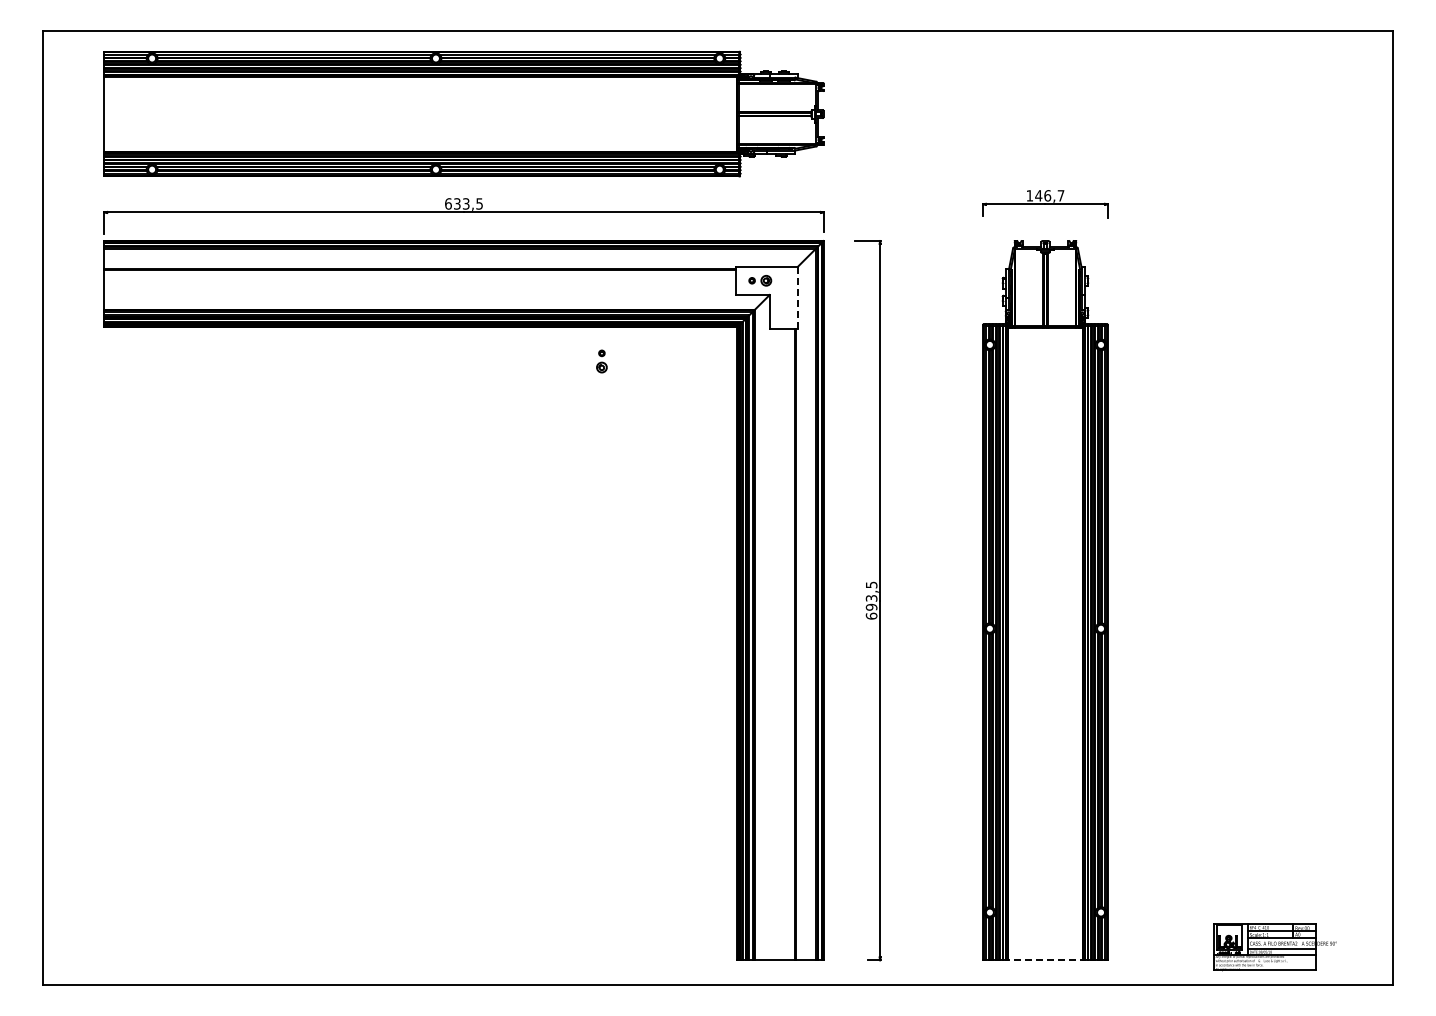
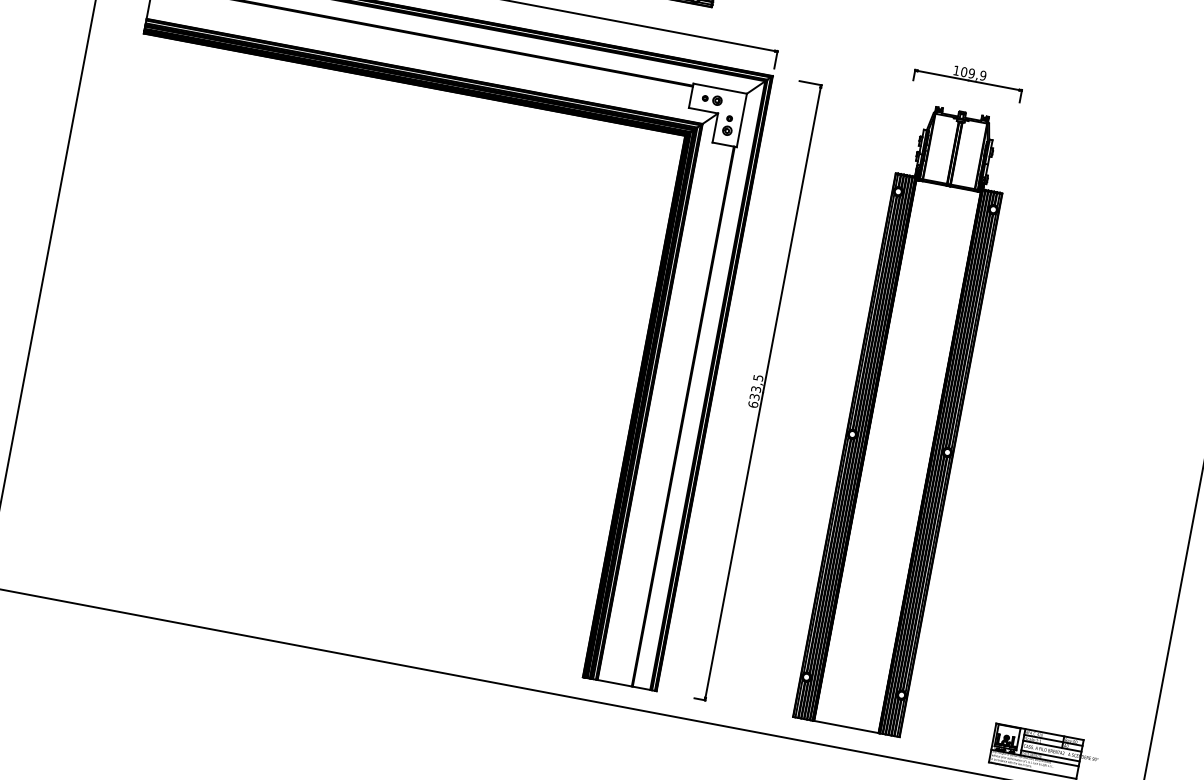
text: (1049, 195) -> (973, 73), 146,7 -> 109,9
line: (798, 298) -> (742, 121), dashed -> solid
part: (601, 361) -> (727, 125), moved
text: (871, 606) -> (754, 396), 693,5 -> 633,5
line: (1043, 960) -> (844, 726), dashed -> solid

